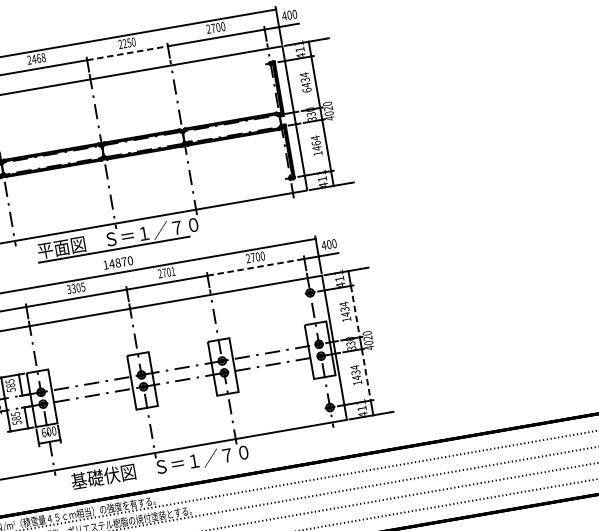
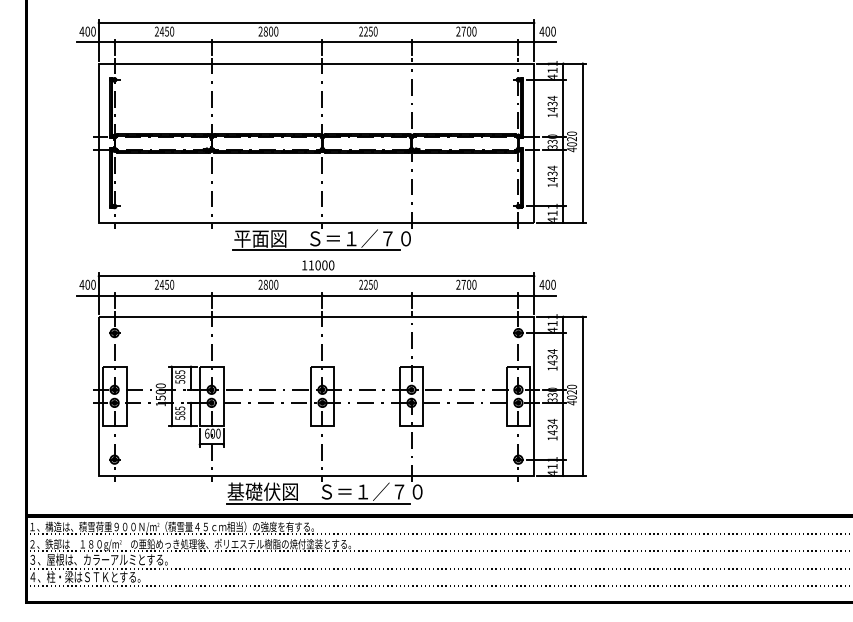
line: (127, 53) -> (367, 42), dashed -> solid
text: (38, 58) -> (270, 31), 2468 -> 2800
text: (307, 90) -> (552, 115), 6434 -> 1434
line: (338, 110) -> (582, 142), added
text: (316, 143) -> (552, 173), 1464 -> 1434
text: (117, 263) -> (317, 265), 14870 -> 11000
line: (256, 267) -> (465, 295), dashed -> solid
text: (168, 272) -> (370, 284), 2701 -> 2250
text: (76, 288) -> (268, 284), 3305 -> 2800
line: (355, 311) -> (563, 361), dashed -> solid
line: (378, 339) -> (582, 395), added
line: (366, 375) -> (563, 431), dashed -> solid
line: (154, 478) -> (317, 503), added

